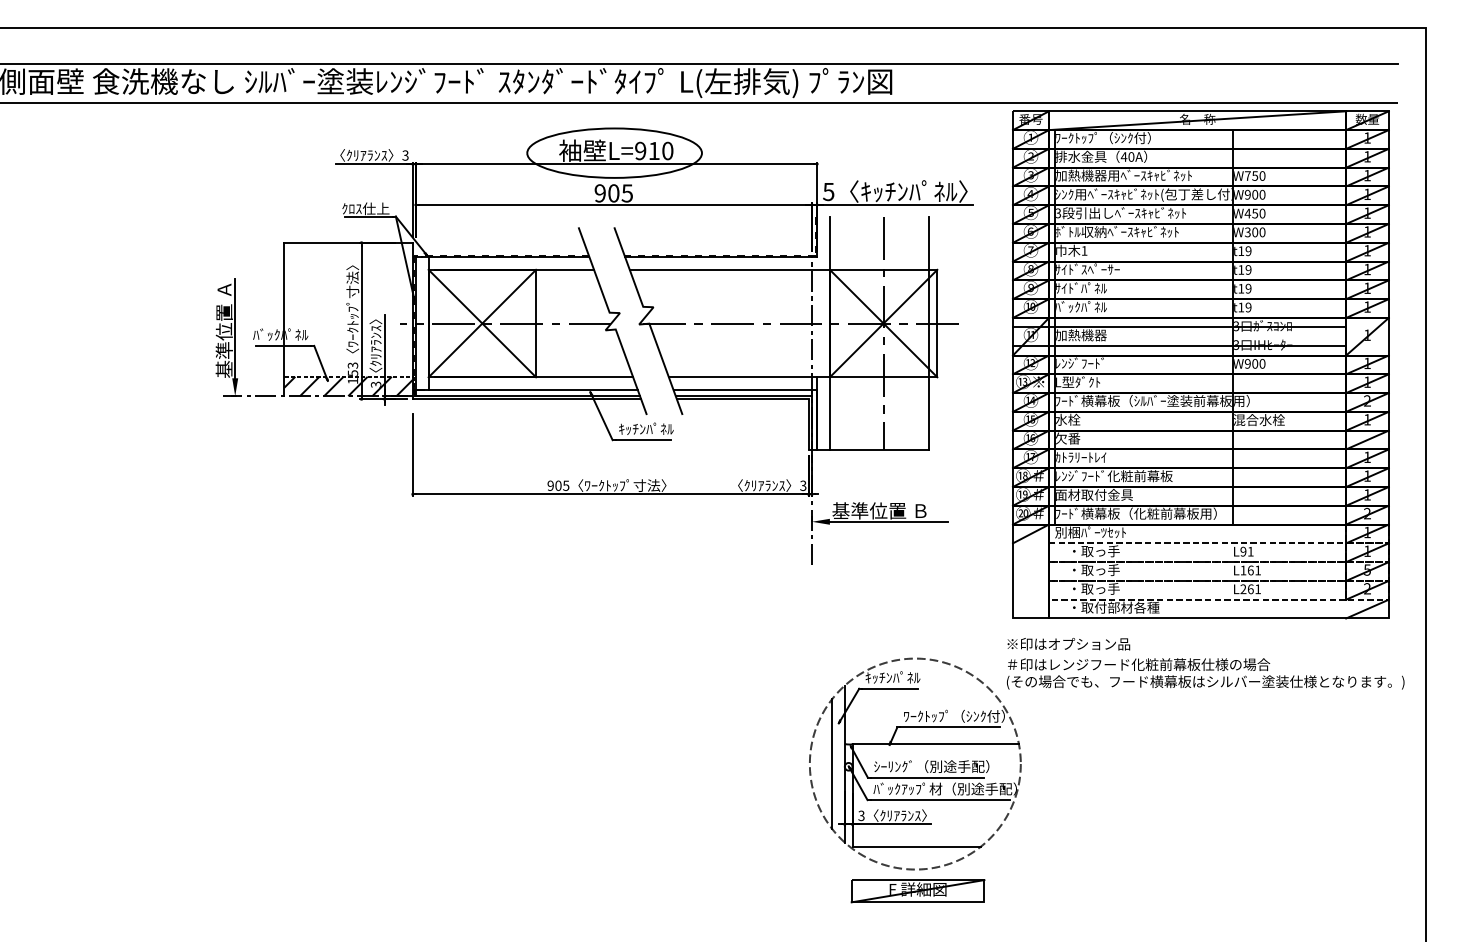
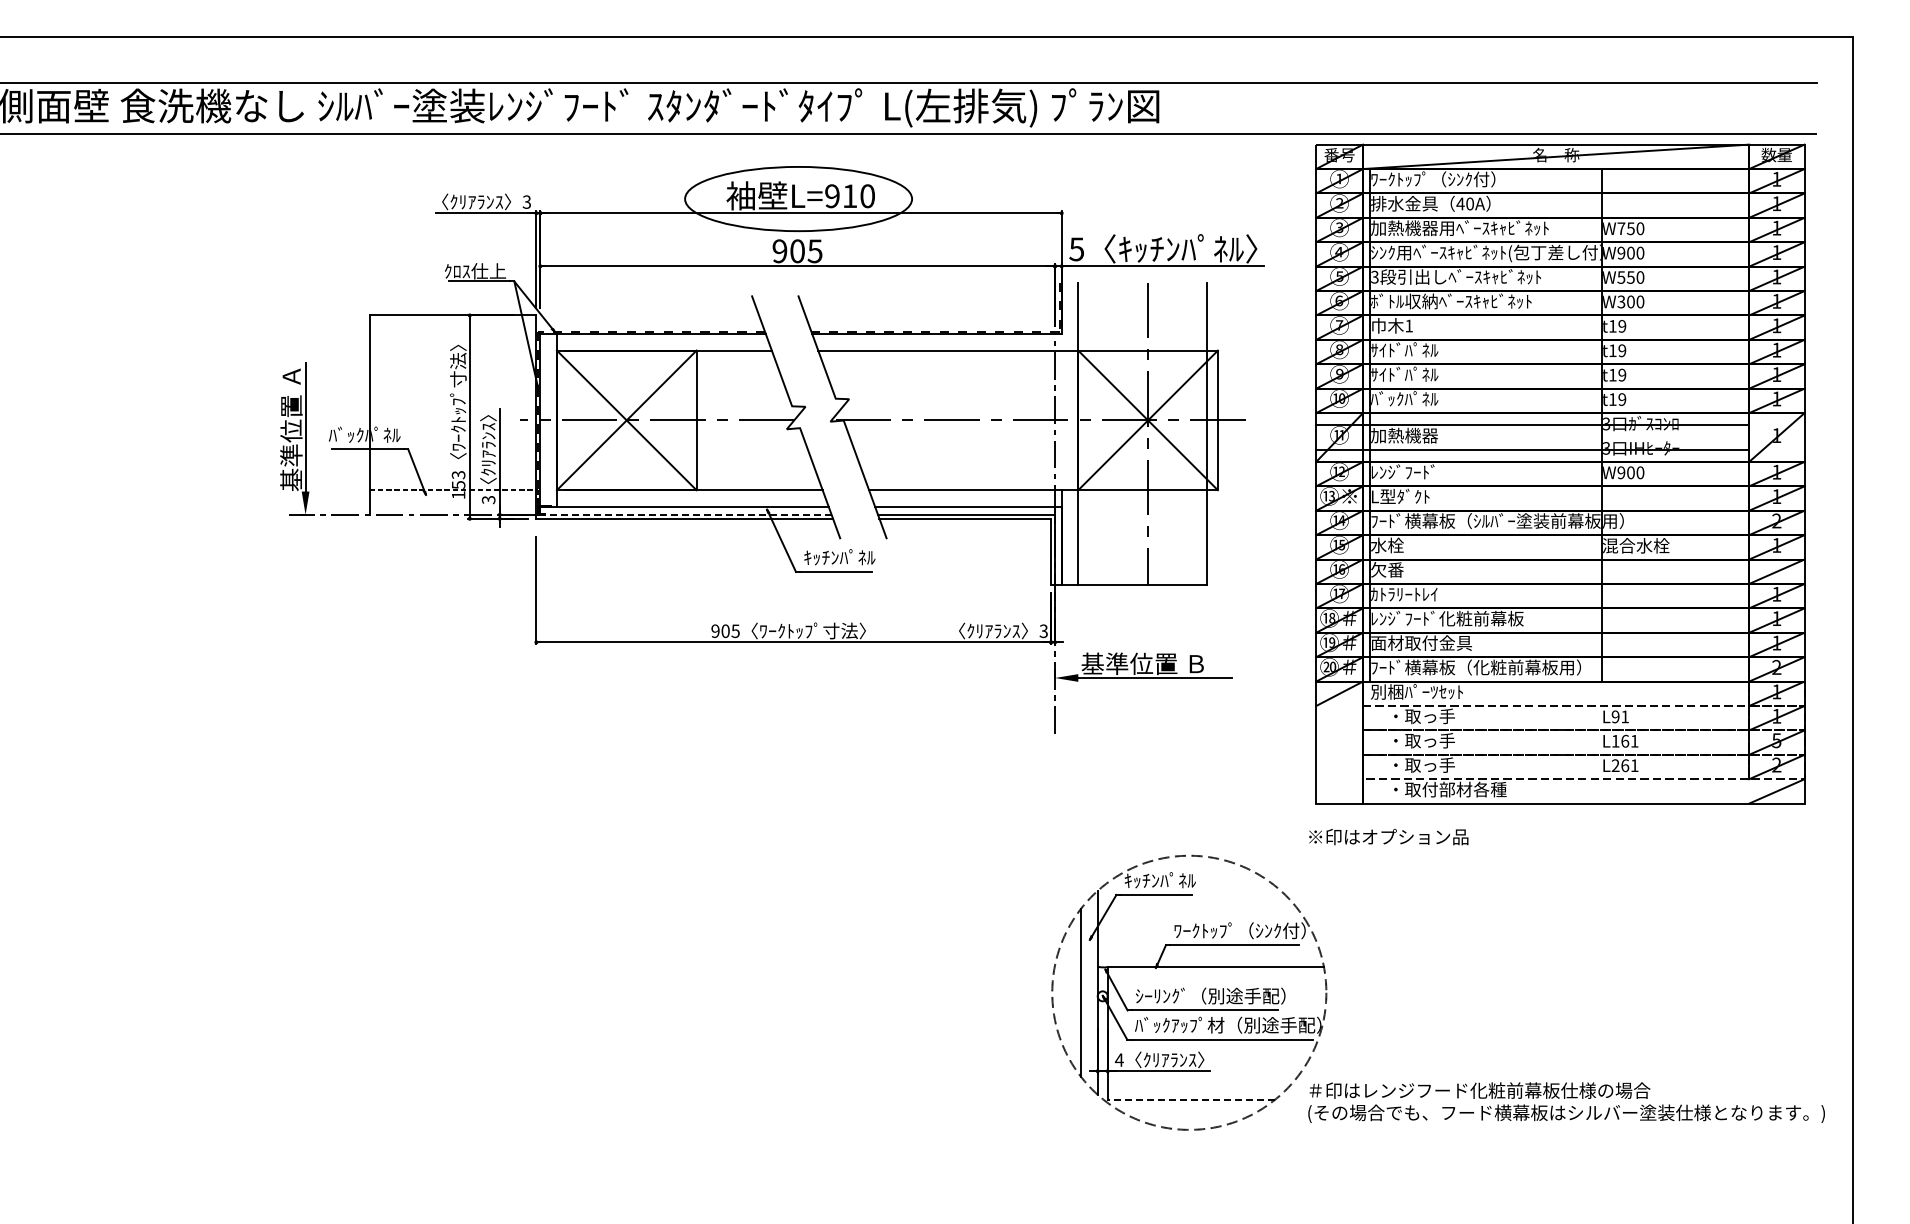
text: (1247, 213) -> (1621, 277), W450 -> W550
text: (1100, 268) -> (1429, 349), ｻｲﾄﾞｽﾍﾟｰｻｰ -> ｻｲﾄﾞﾊﾟﾈﾙ
hatch: (348, 385) -> (452, 501), removed
line: (527, 395) -> (685, 514), solid -> dashed
text: (1205, 673) -> (1566, 1102), moved
text: (860, 815) -> (1118, 1059), 3 -> 4
line: (917, 846) -> (1191, 1099), solid -> dashed
part: (917, 890) -> (1192, 1157), removed

